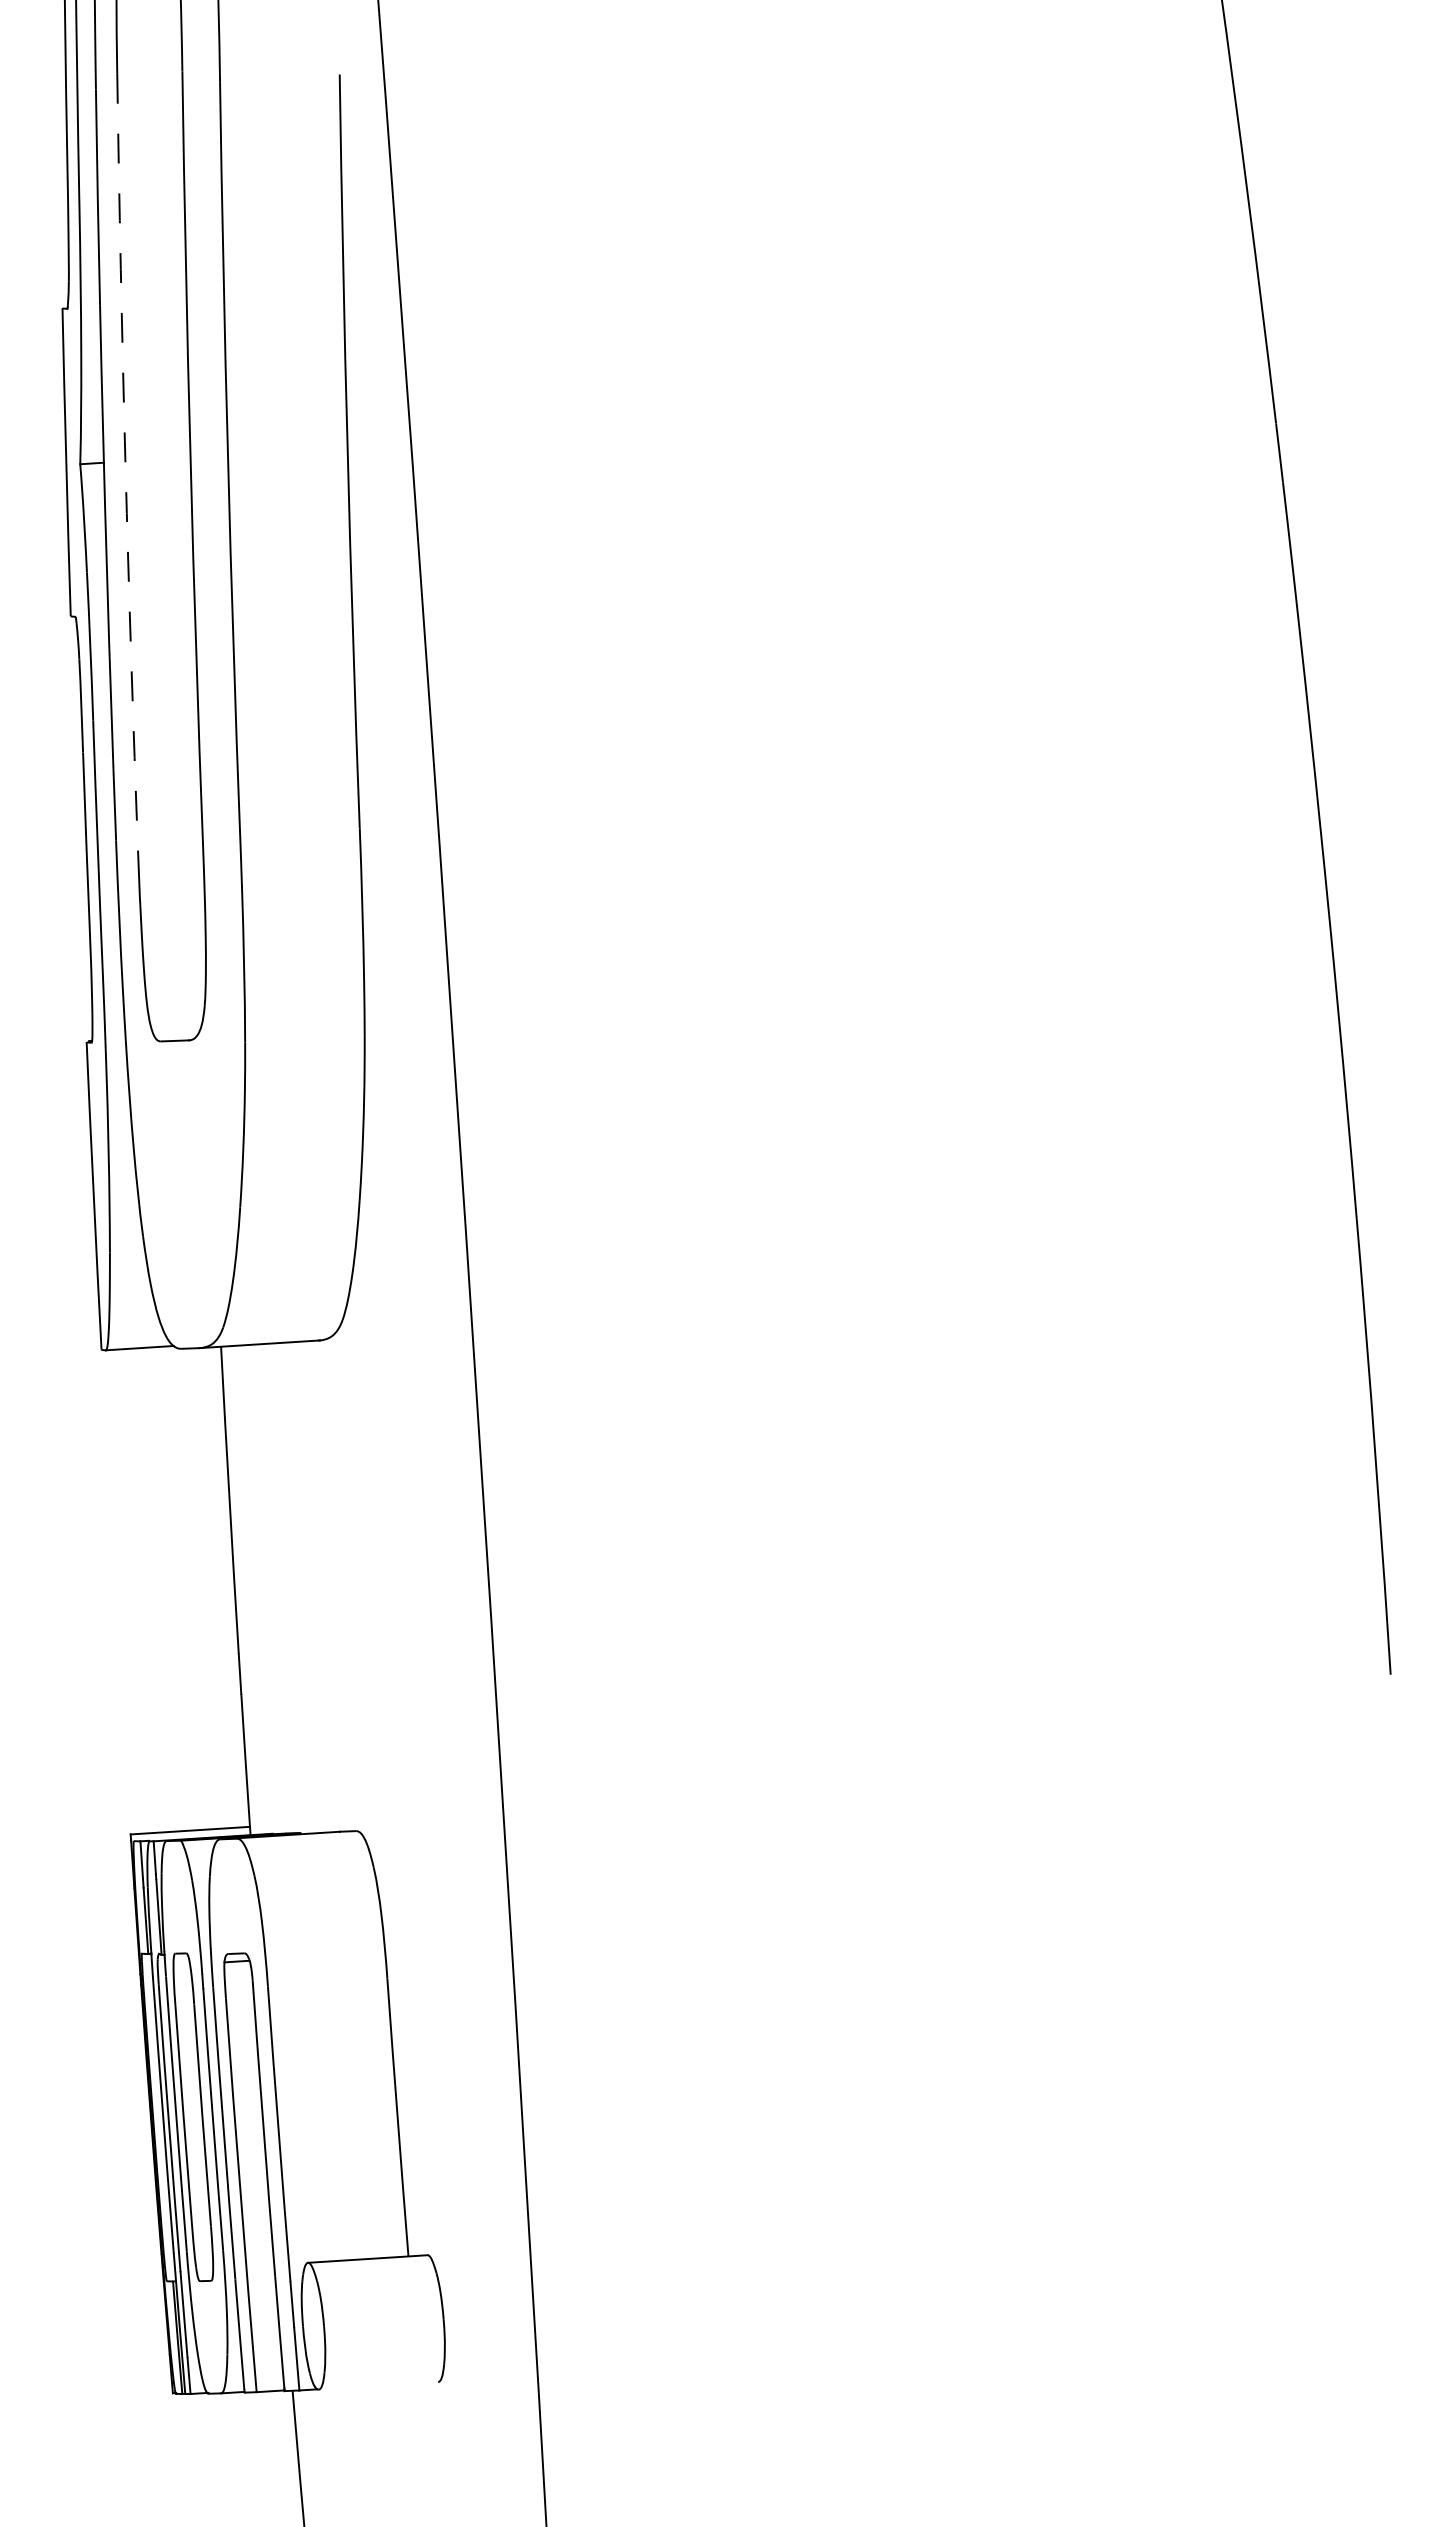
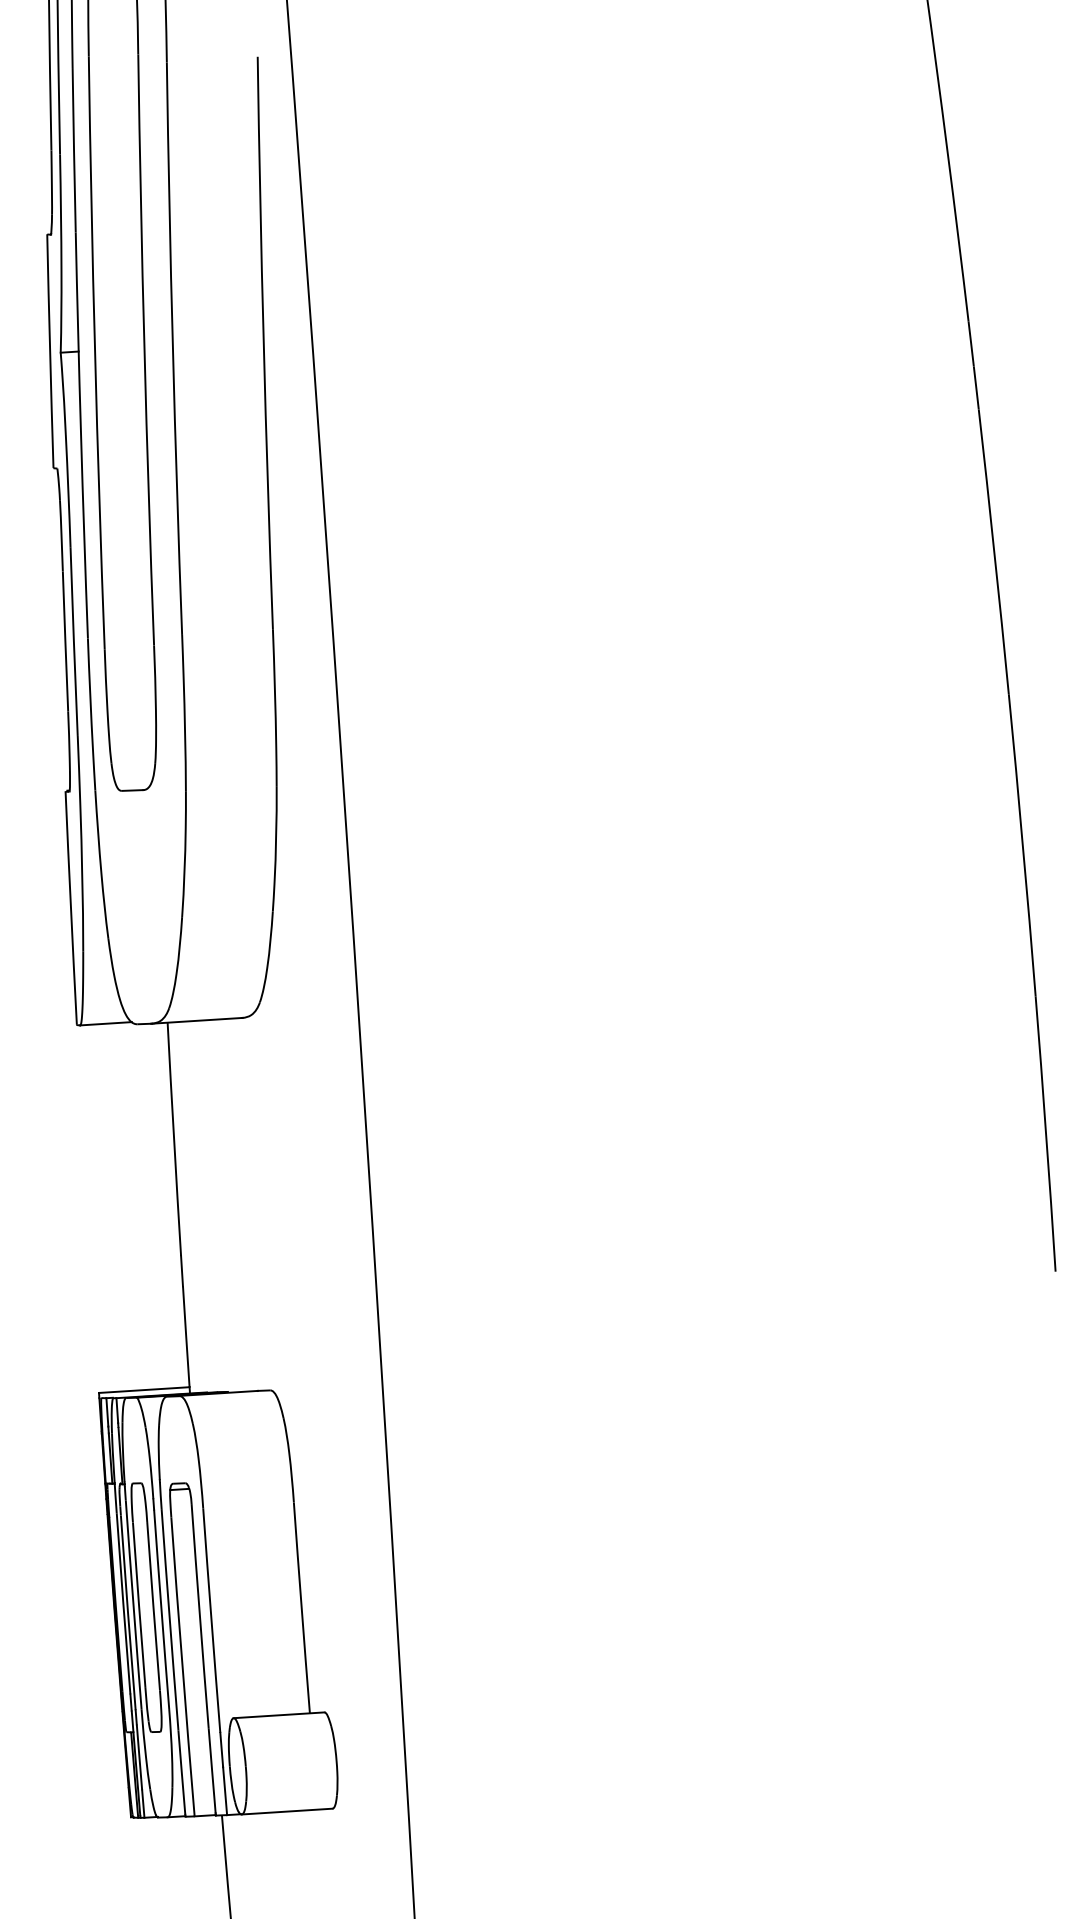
arc: (125, 464) -> (95, 352), dashed -> solid
line: (378, 2385) -> (287, 1811), added

